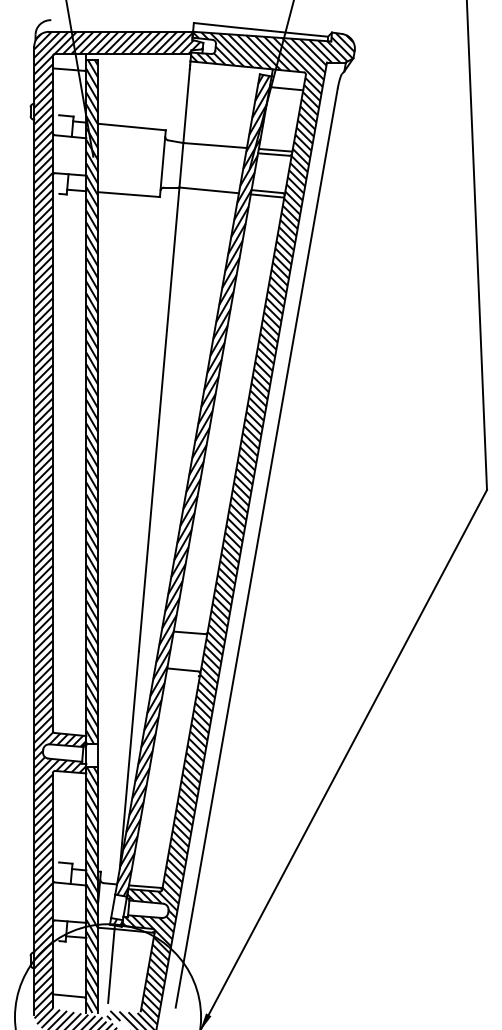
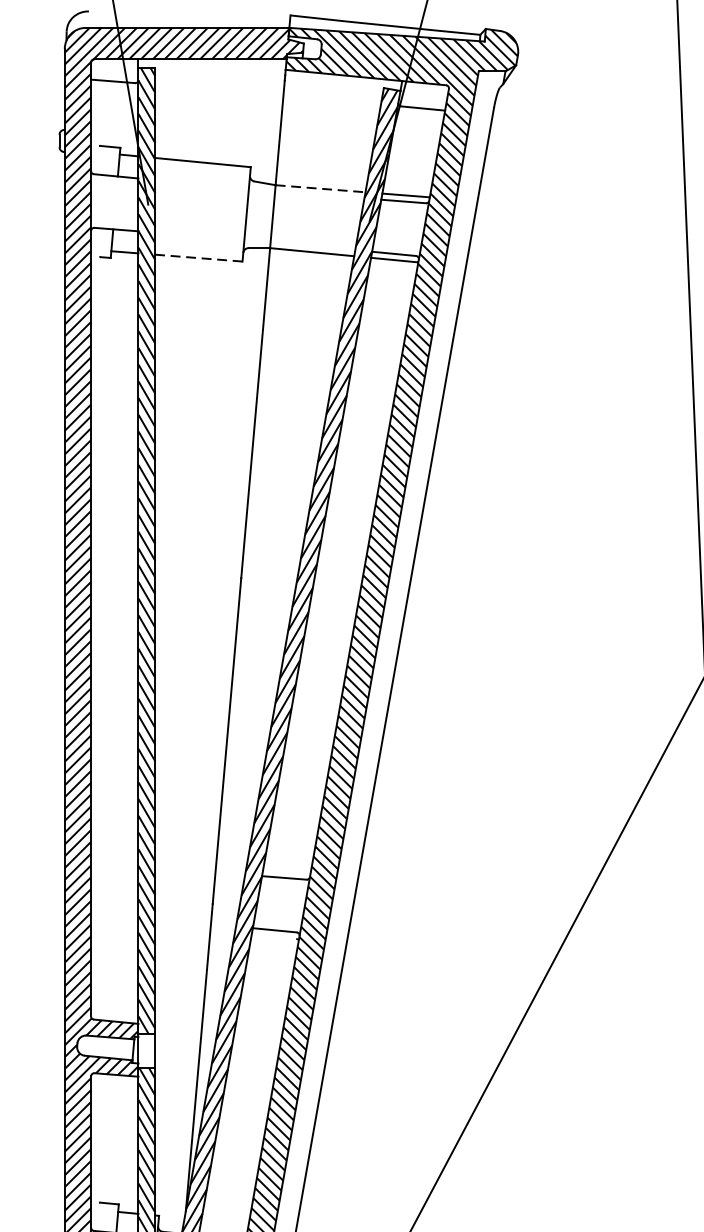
line: (215, 145) -> (321, 188), solid -> dashed
line: (129, 194) -> (199, 257), solid -> dashed

